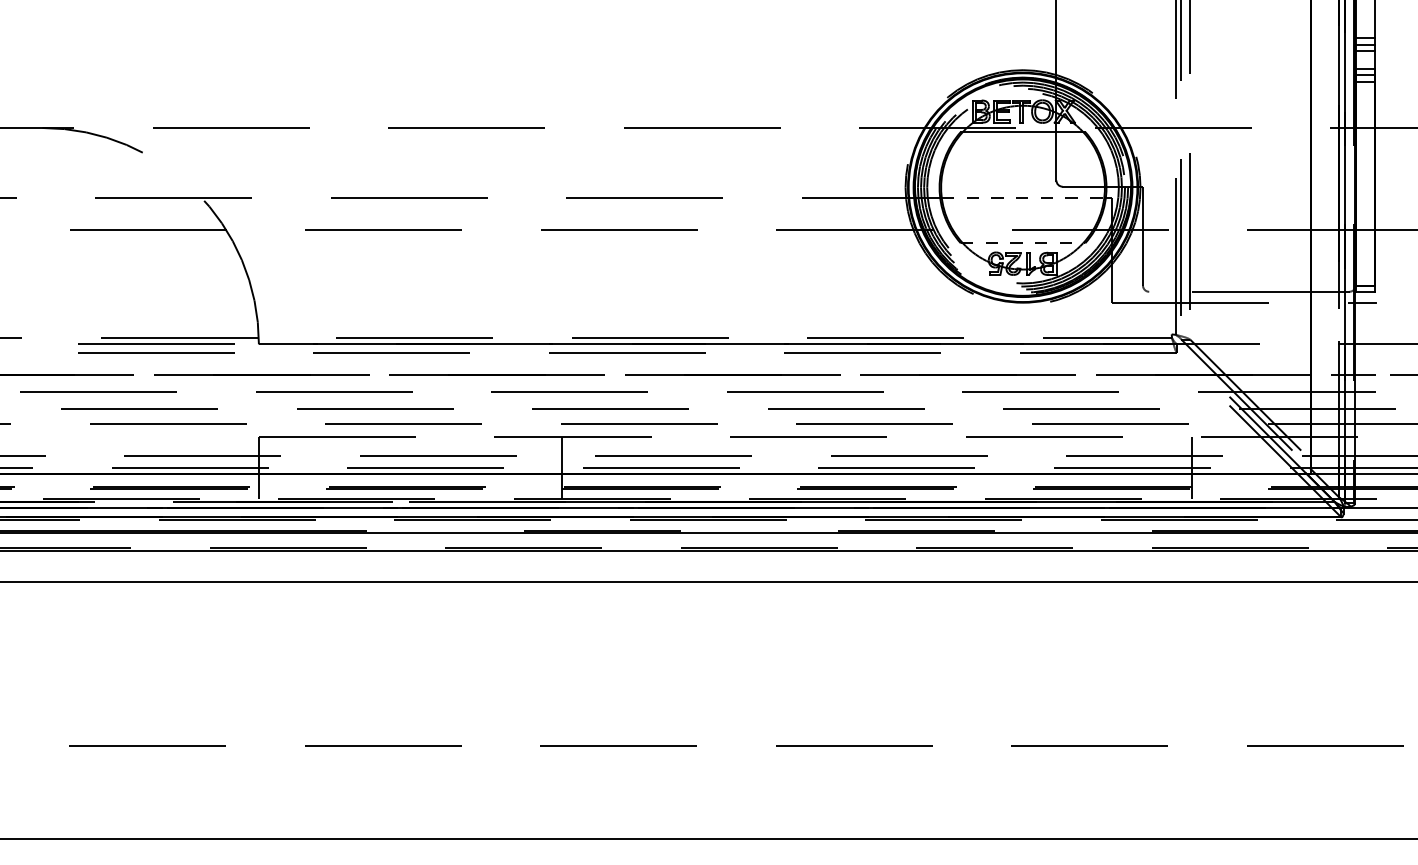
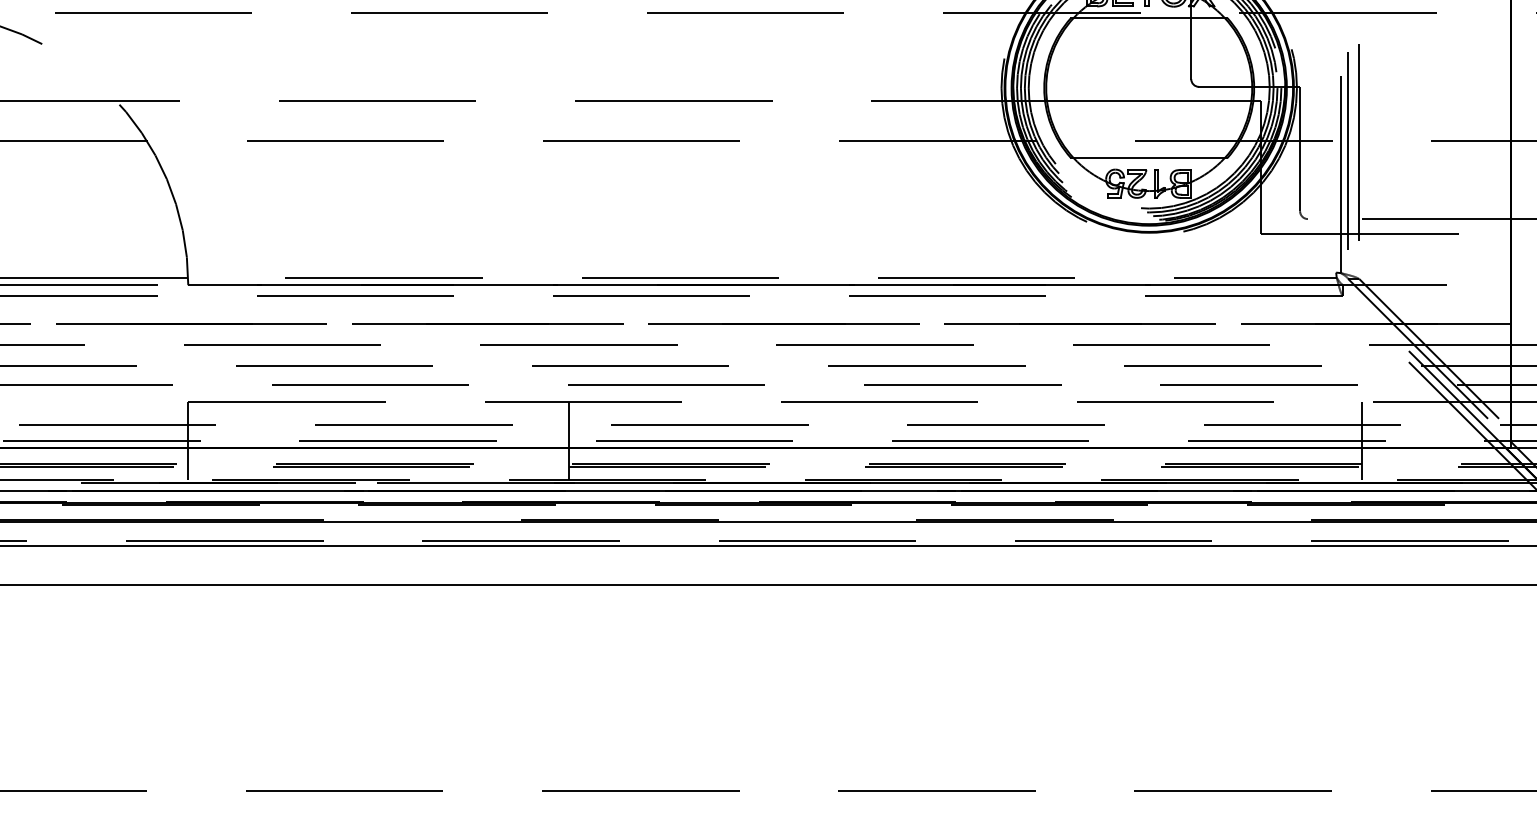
line: (1023, 198) -> (1149, 101), dashed -> solid
line: (1023, 243) -> (1149, 158), dashed -> solid

